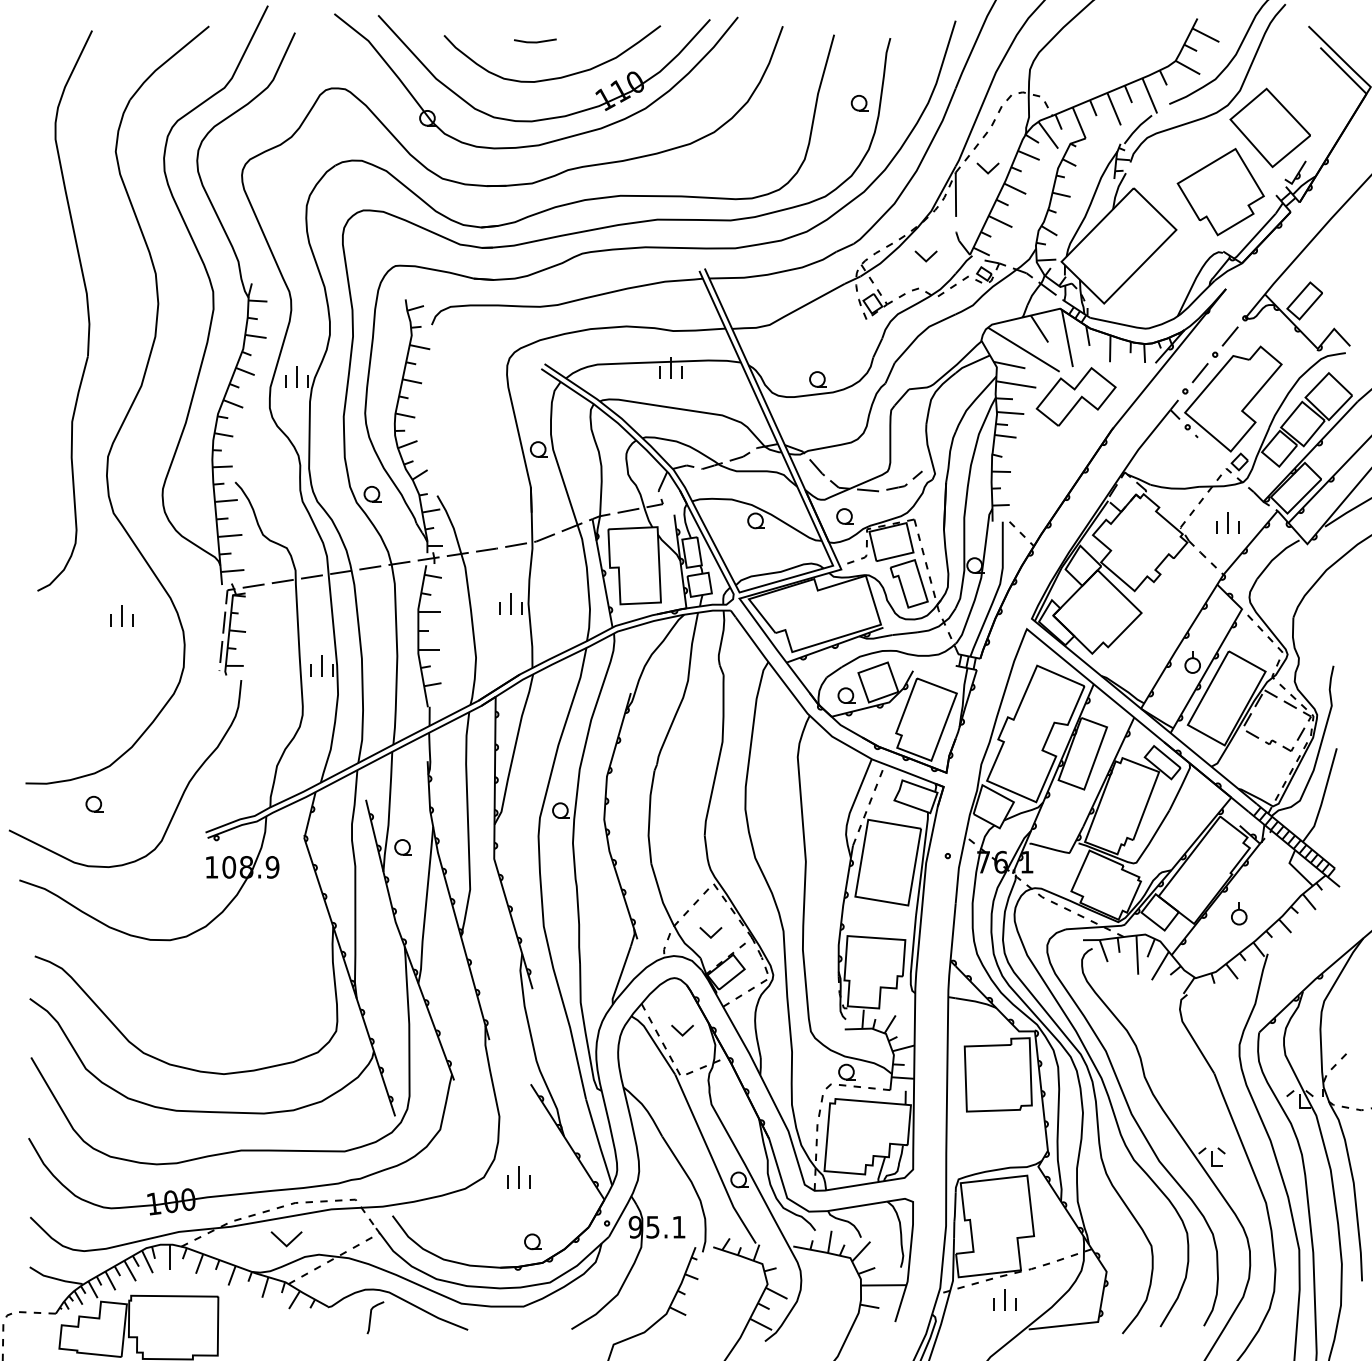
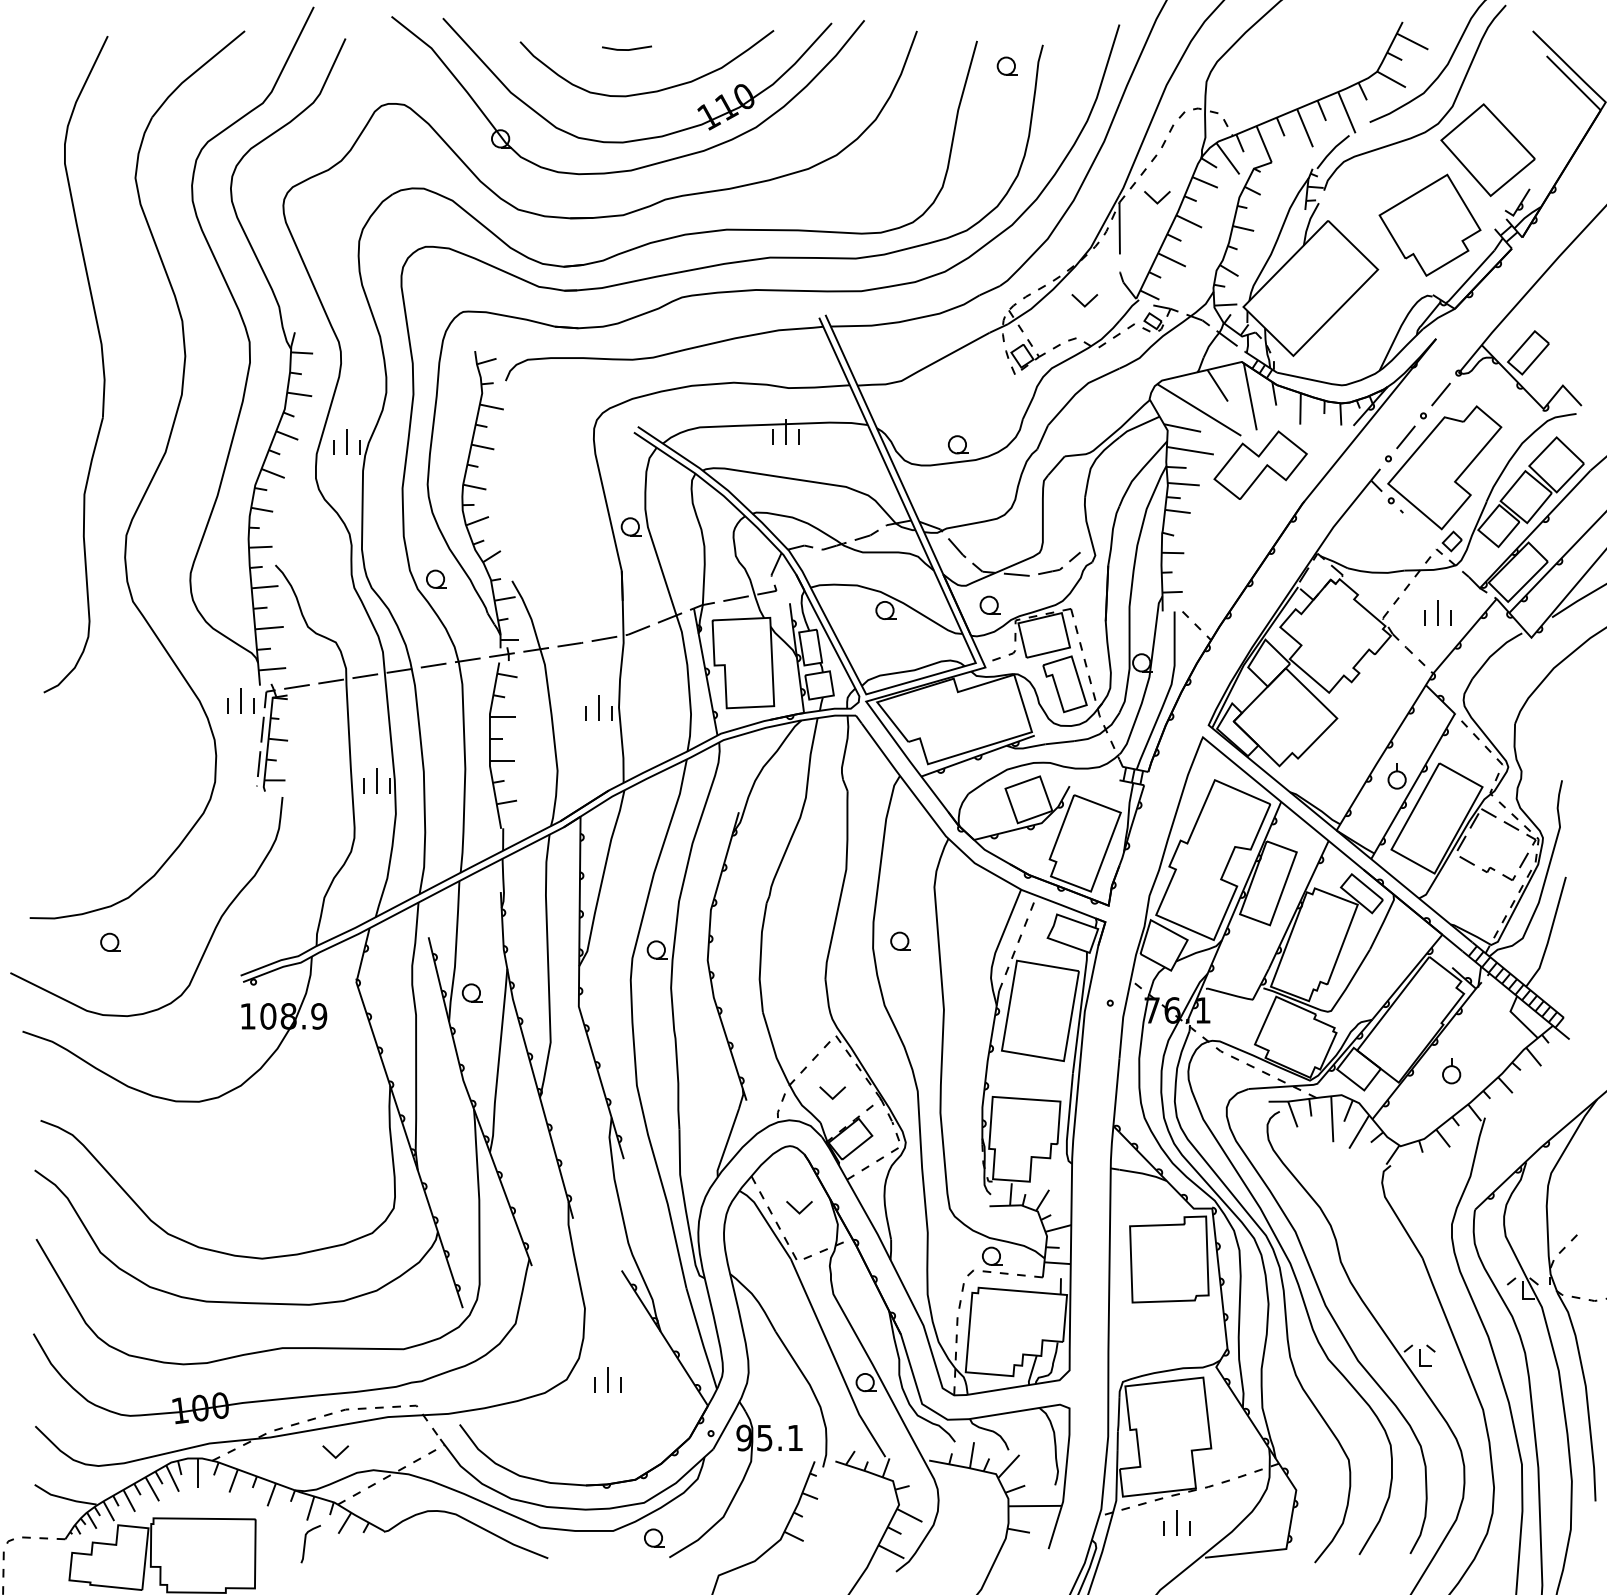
part: (859, 102) -> (1006, 65), moved
part: (121, 615) -> (240, 700), moved
part: (846, 695) -> (900, 940), moved
part: (286, 1238) -> (335, 1451), size x0.71
part: (533, 1241) -> (654, 1537), moved
curve: (371, 1318) -> (305, 1544), moved

